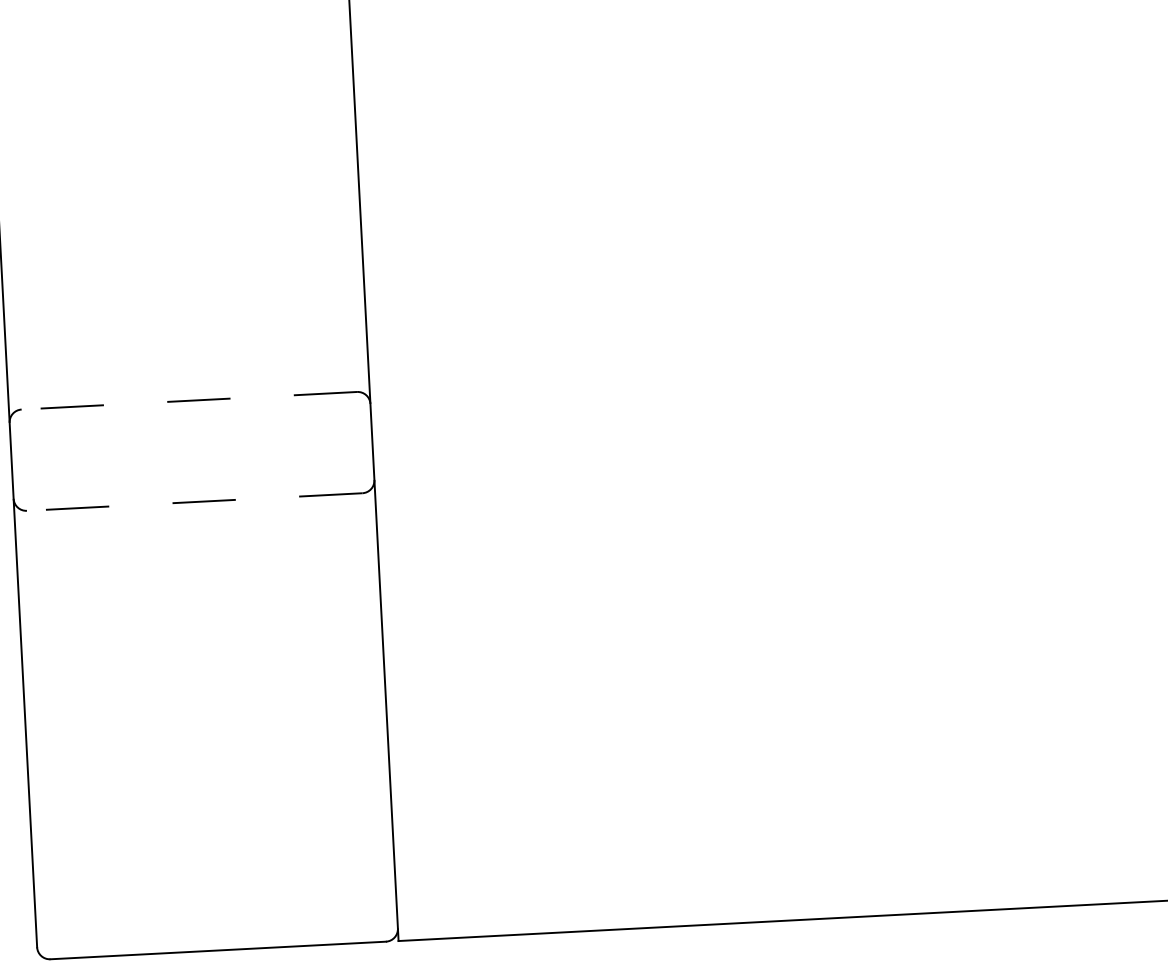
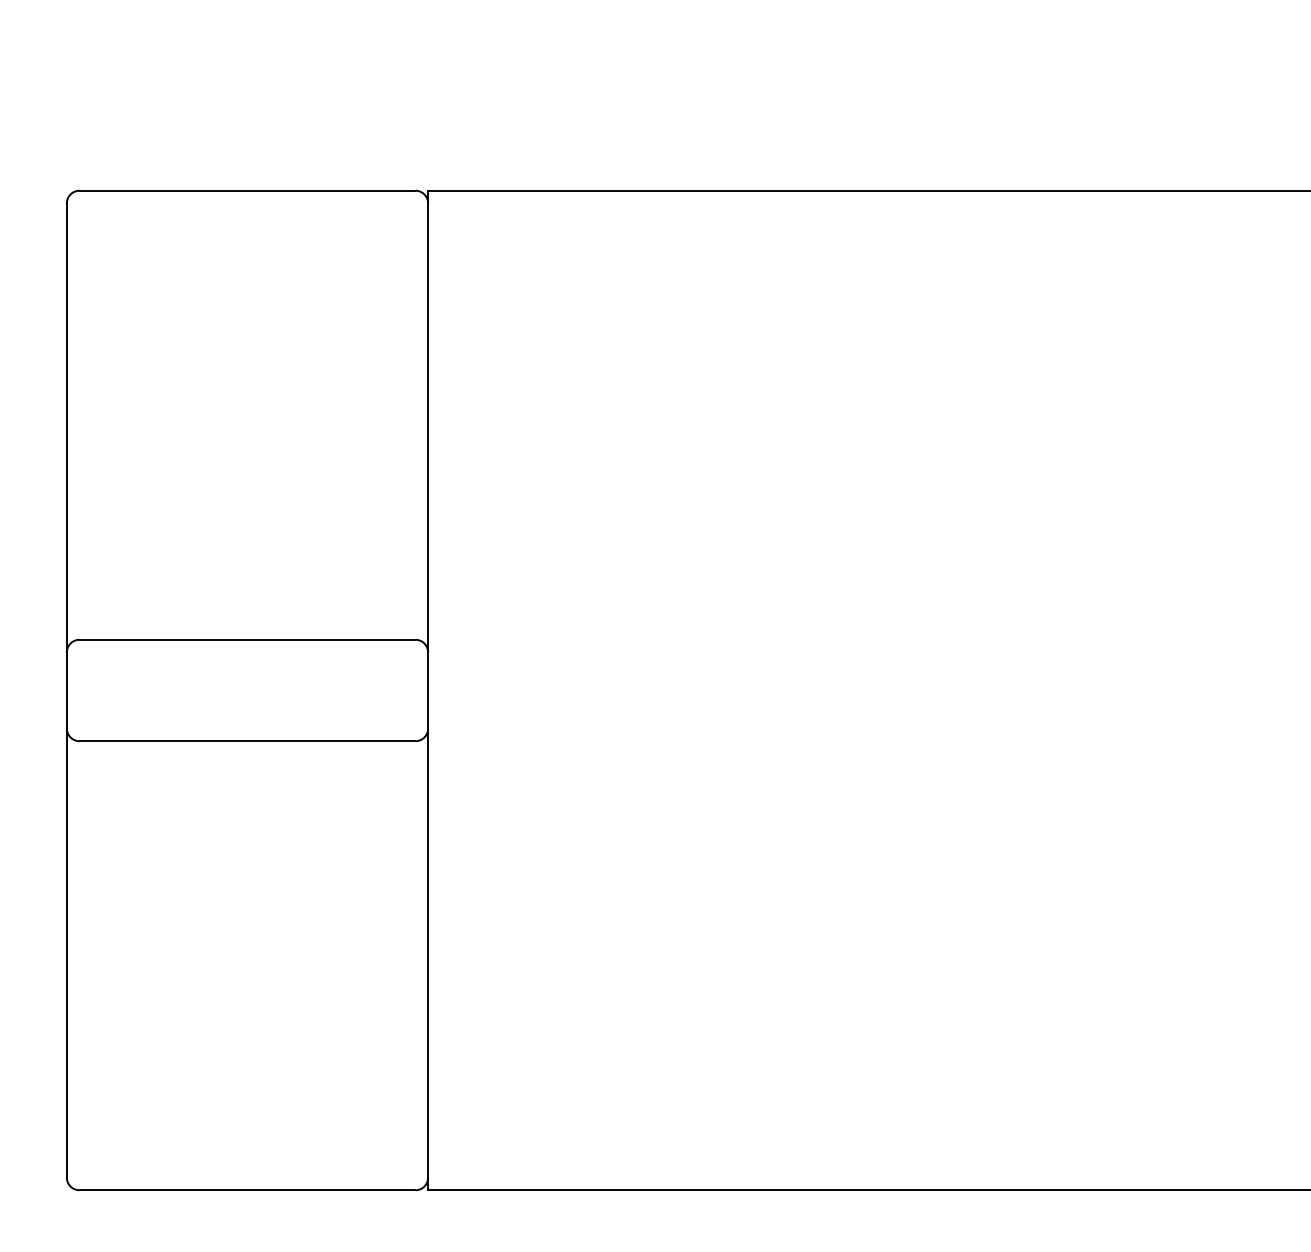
line: (189, 400) -> (247, 639), dashed -> solid
line: (194, 502) -> (247, 741), dashed -> solid

